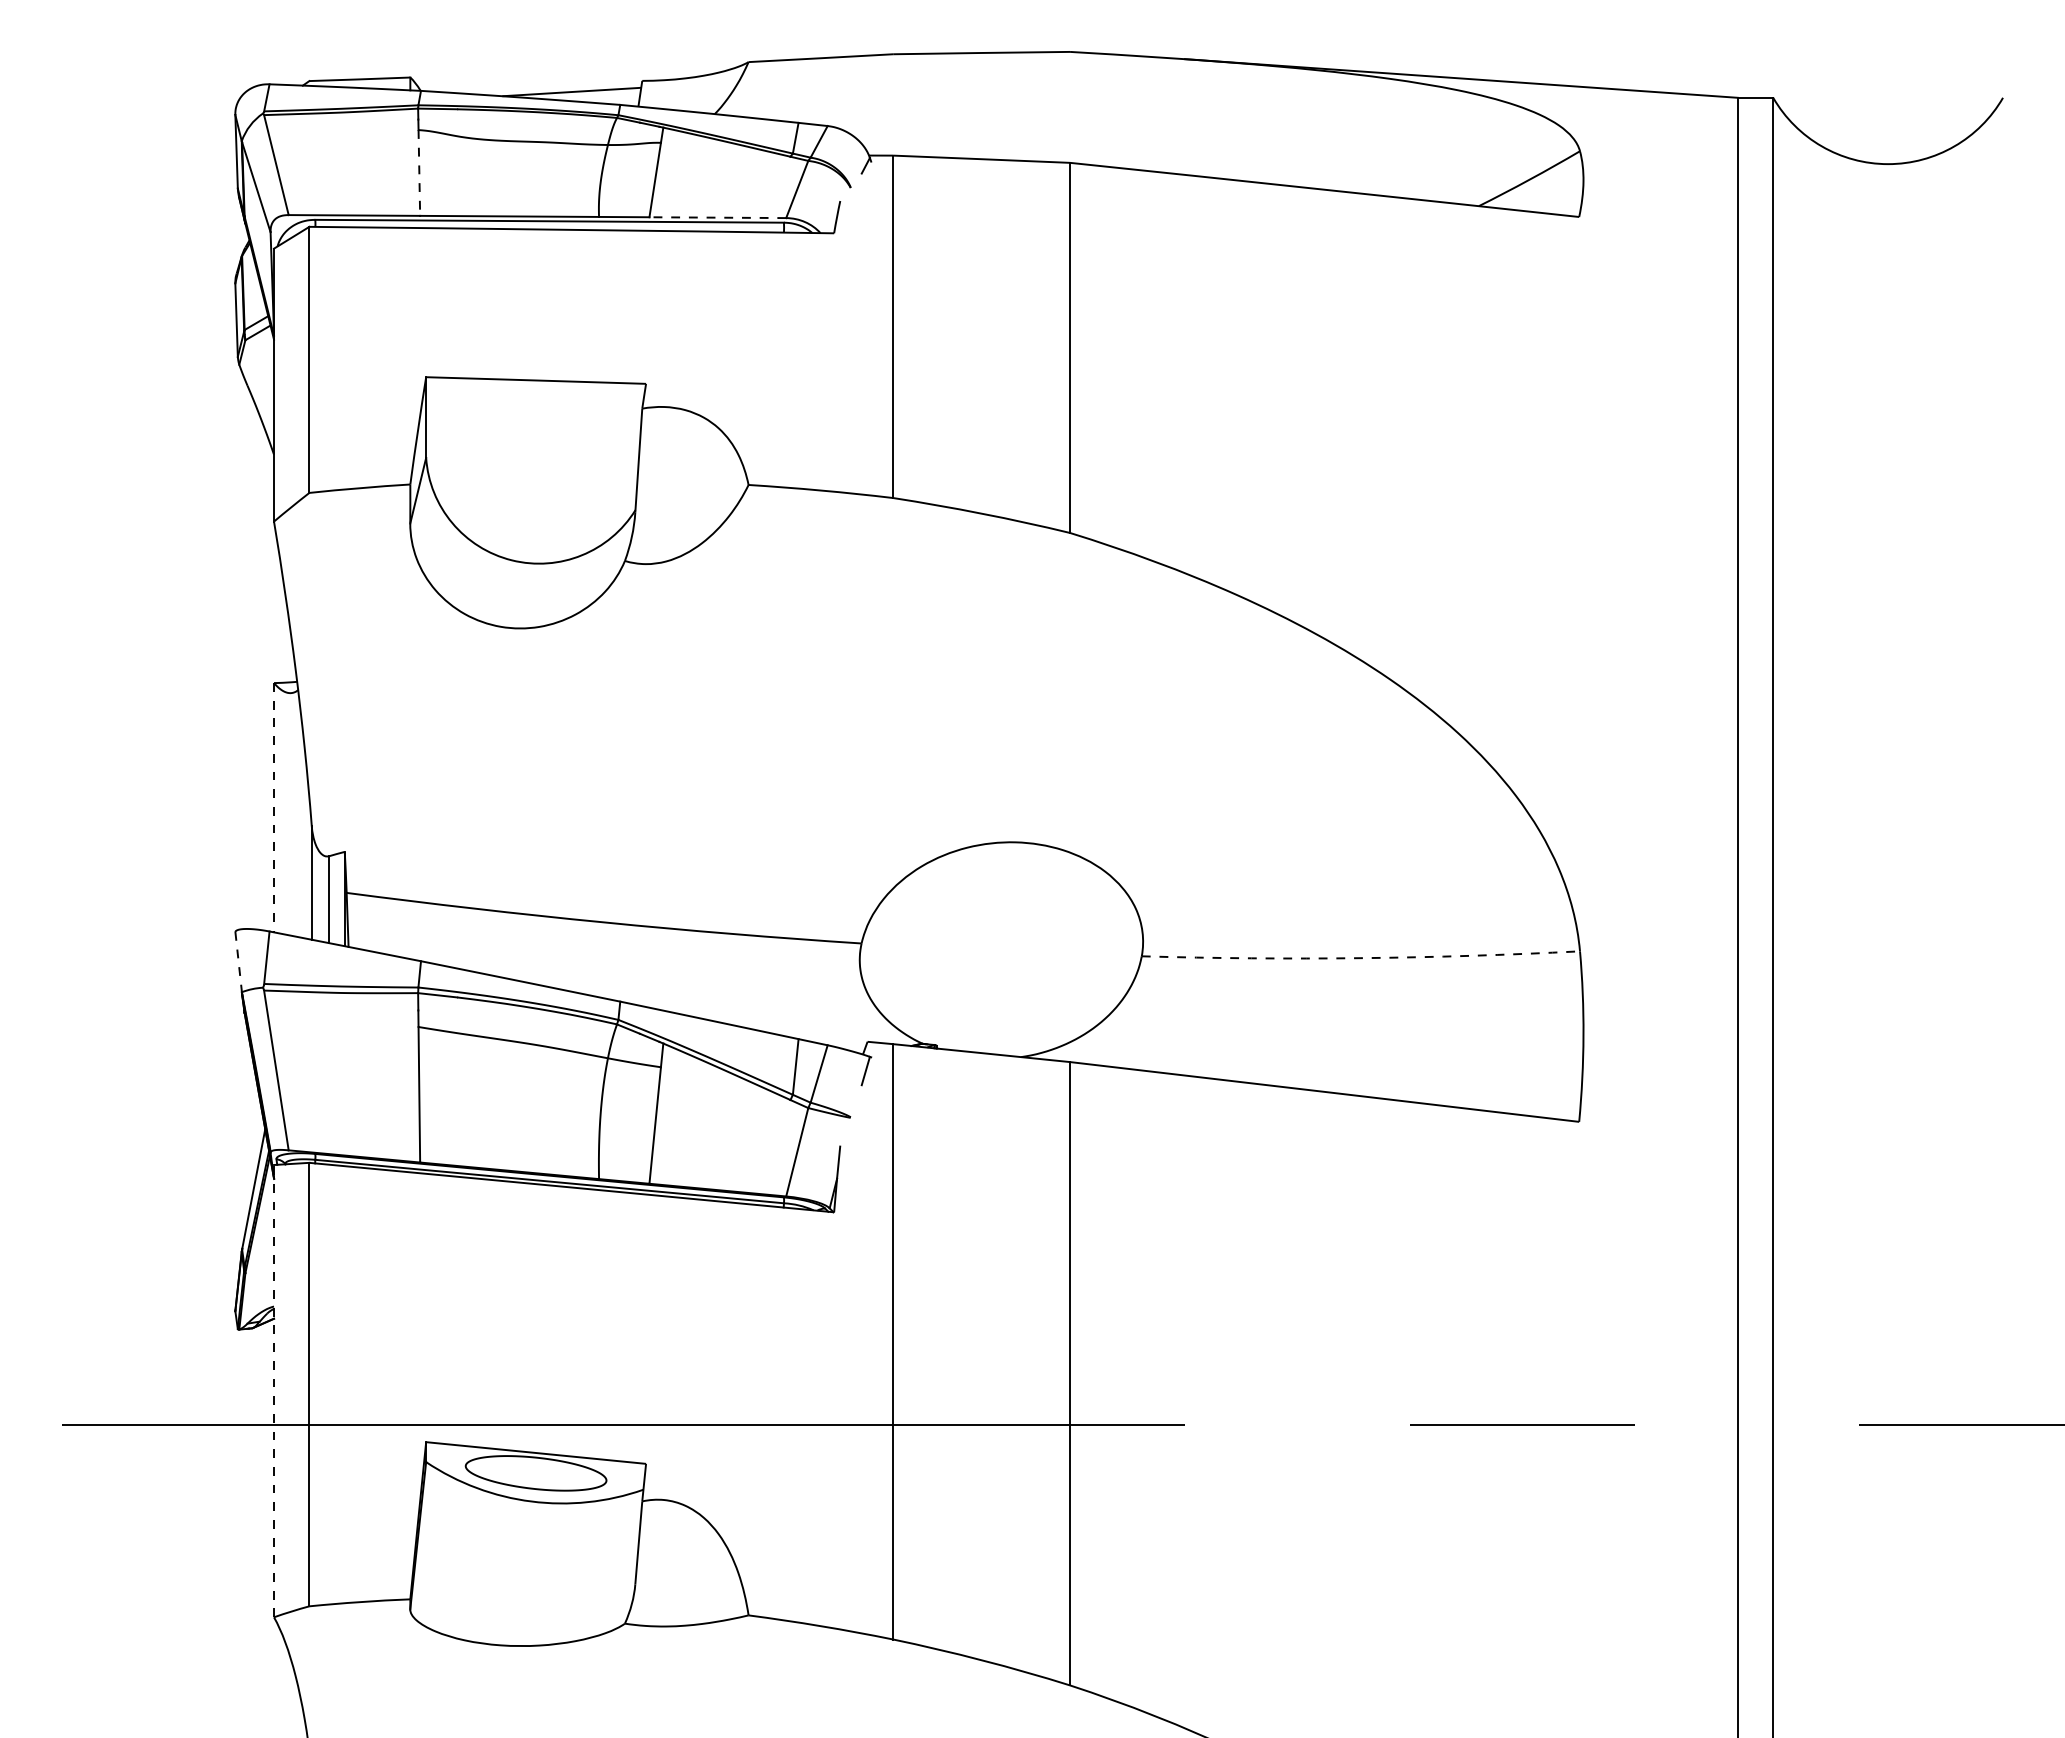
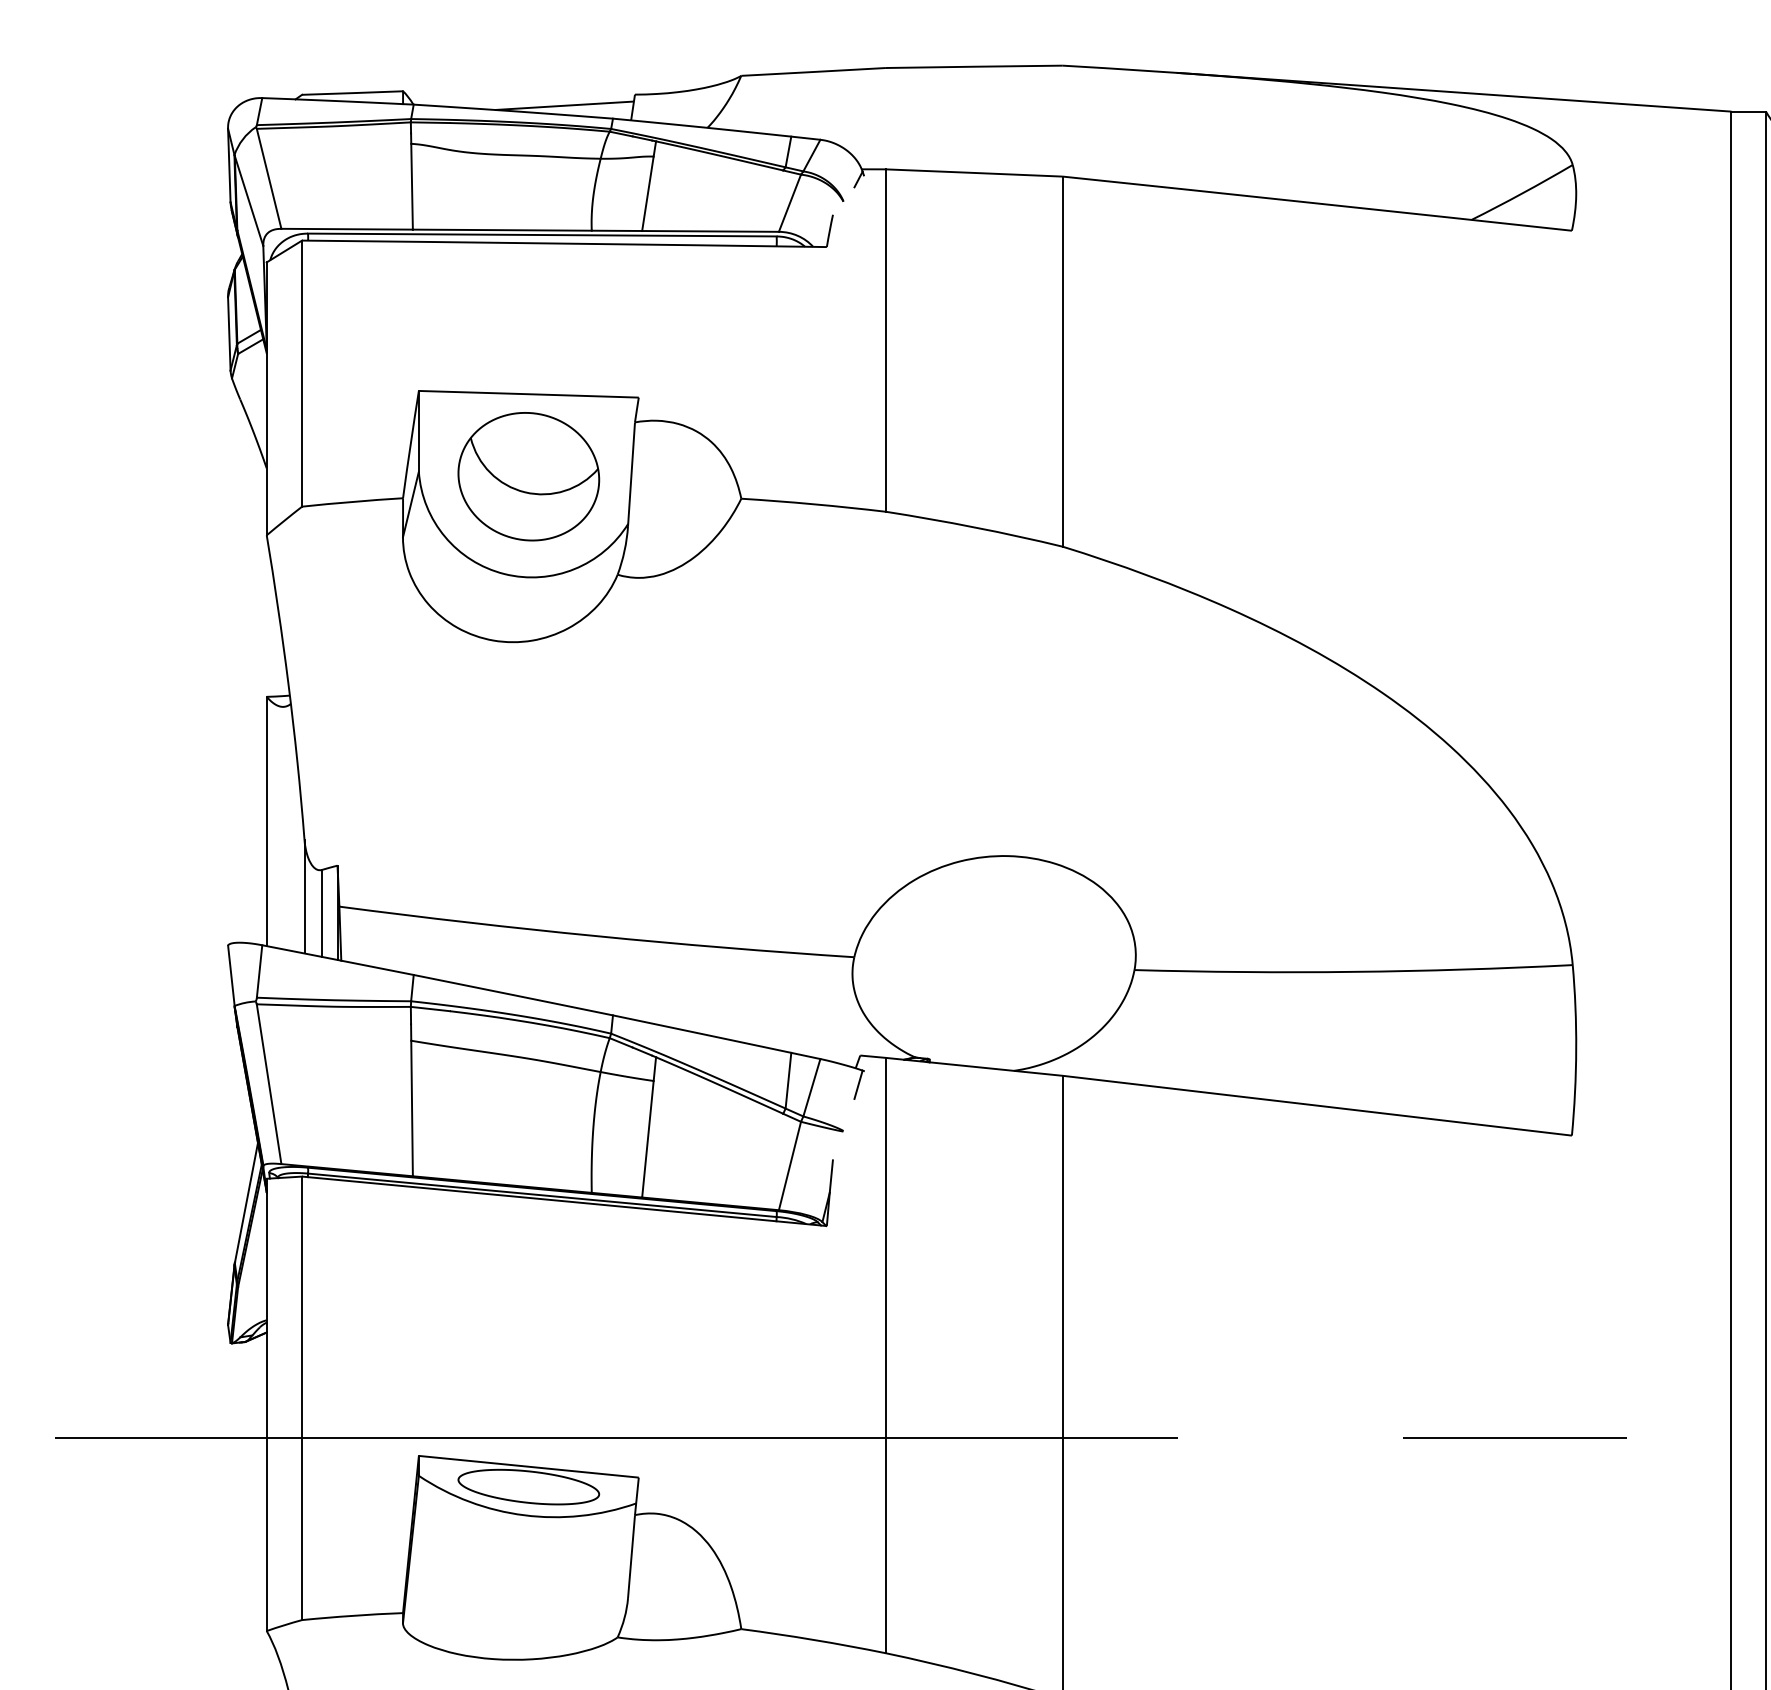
line: (419, 172) -> (412, 186), dashed -> solid
line: (717, 217) -> (710, 231), dashed -> solid
part: (535, 462) -> (528, 476), added
line: (274, 807) -> (267, 821), dashed -> solid
arc: (1360, 958) -> (1353, 972), dashed -> solid
line: (238, 962) -> (231, 976), dashed -> solid
line: (274, 1390) -> (267, 1404), dashed -> solid

